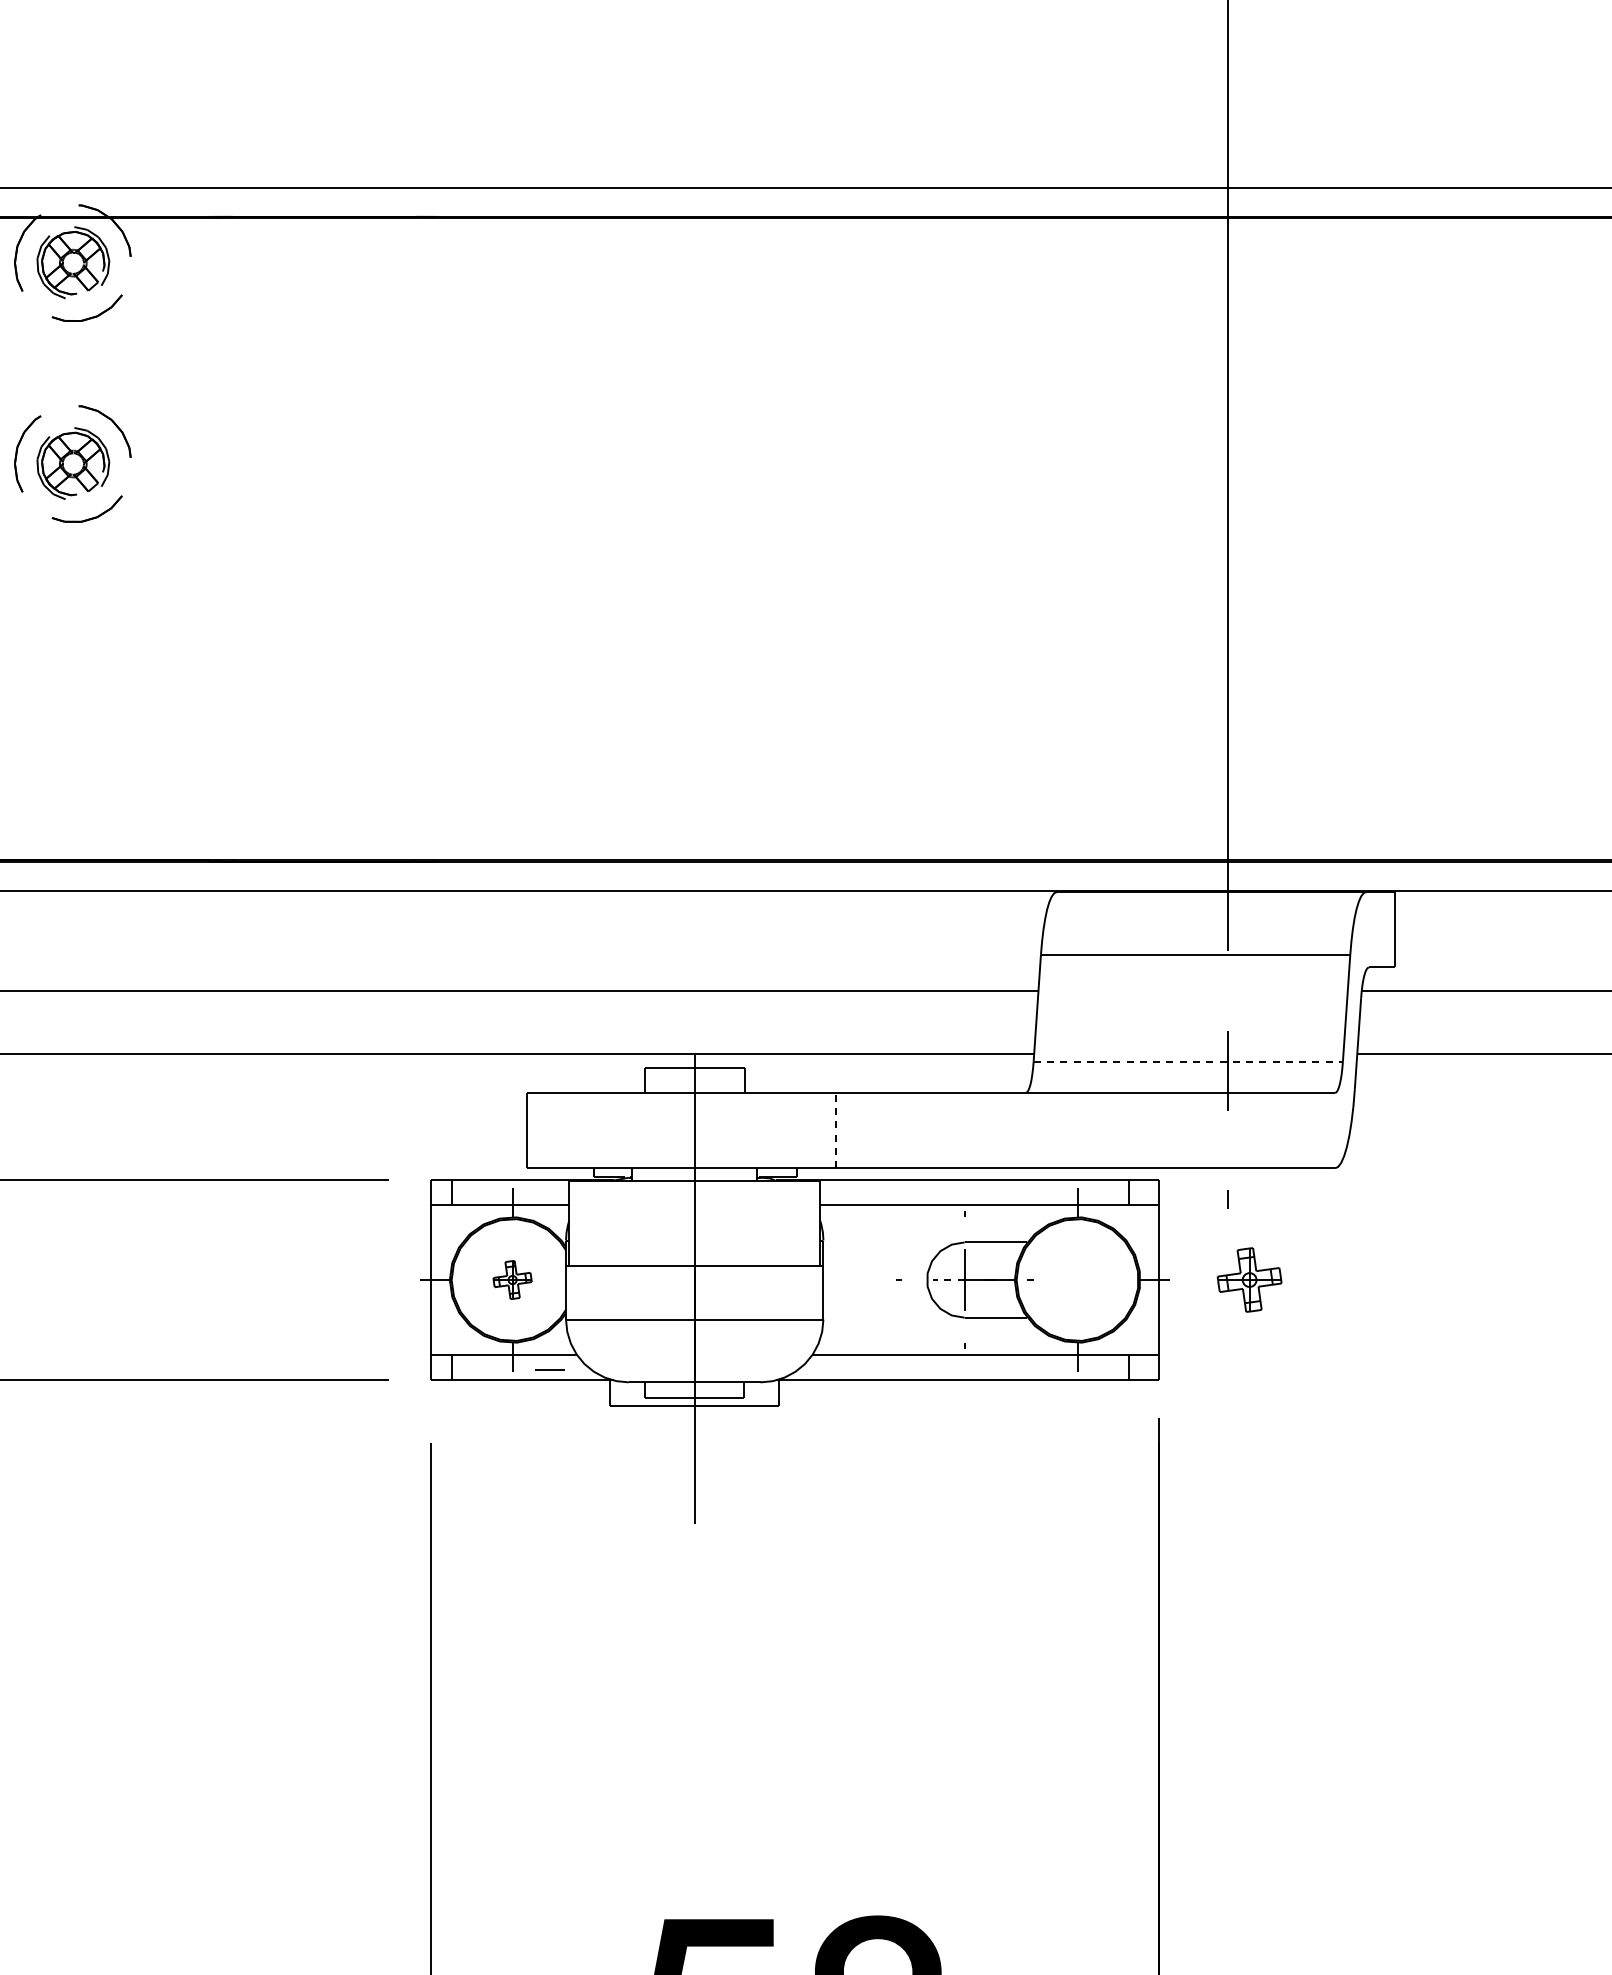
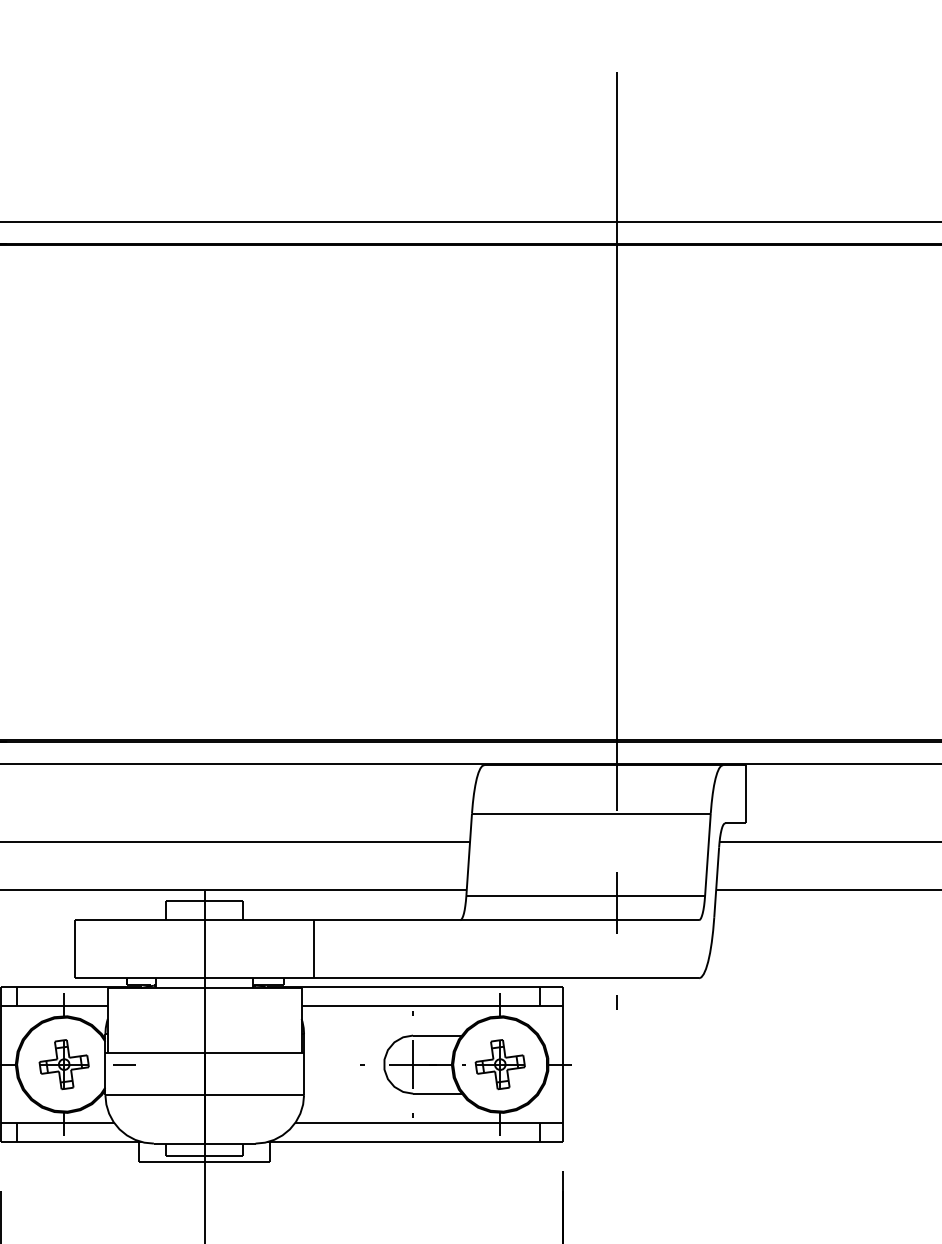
line: (1188, 1061) -> (585, 895), dashed -> solid
line: (835, 1130) -> (313, 949), dashed -> solid
part: (512, 1279) -> (64, 1064), size x1.67
part: (1249, 1279) -> (500, 1064), moved
line: (948, 1280) -> (400, 1064), dashed -> solid
line: (549, 1369) -> (123, 1064), moved

